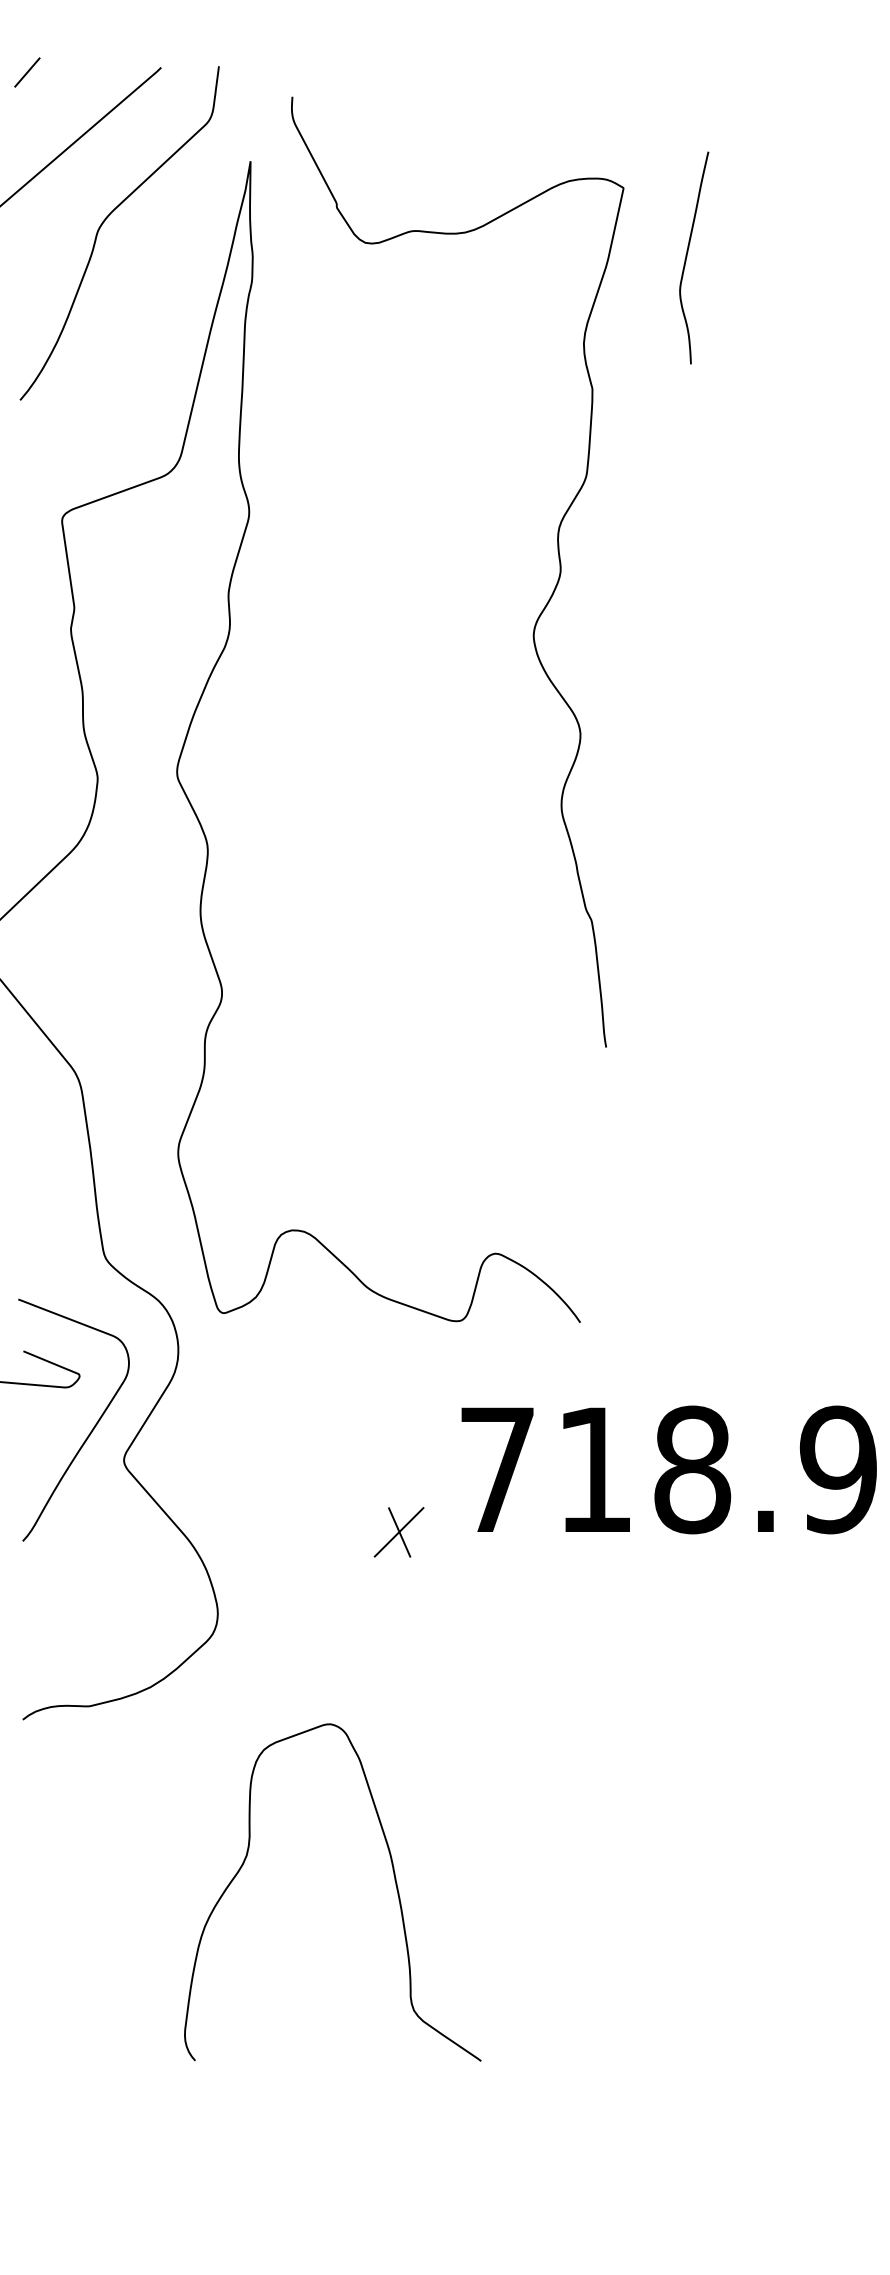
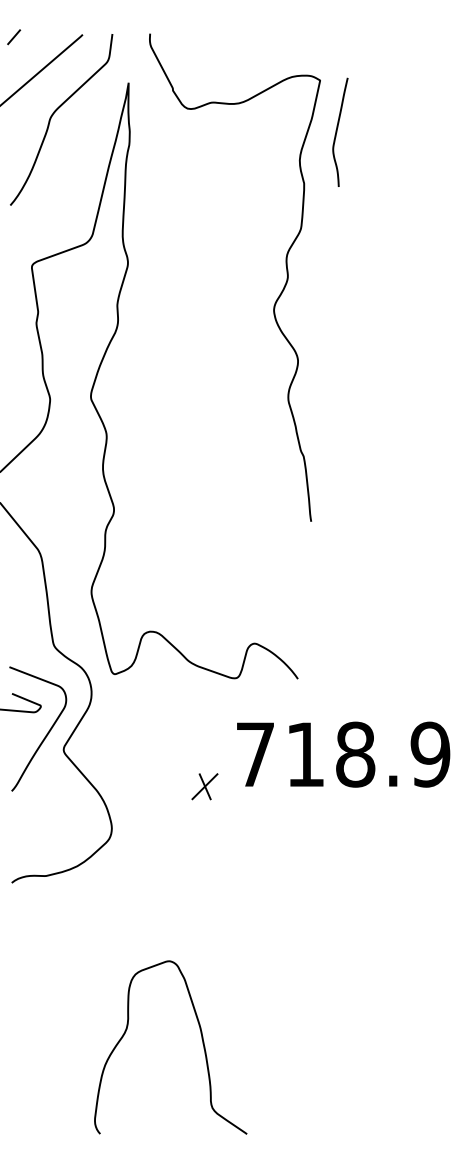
curve: (688, 256) -> (337, 131), moved
curve: (538, 614) -> (276, 299), moved
curve: (392, 1876) -> (201, 1039), moved

